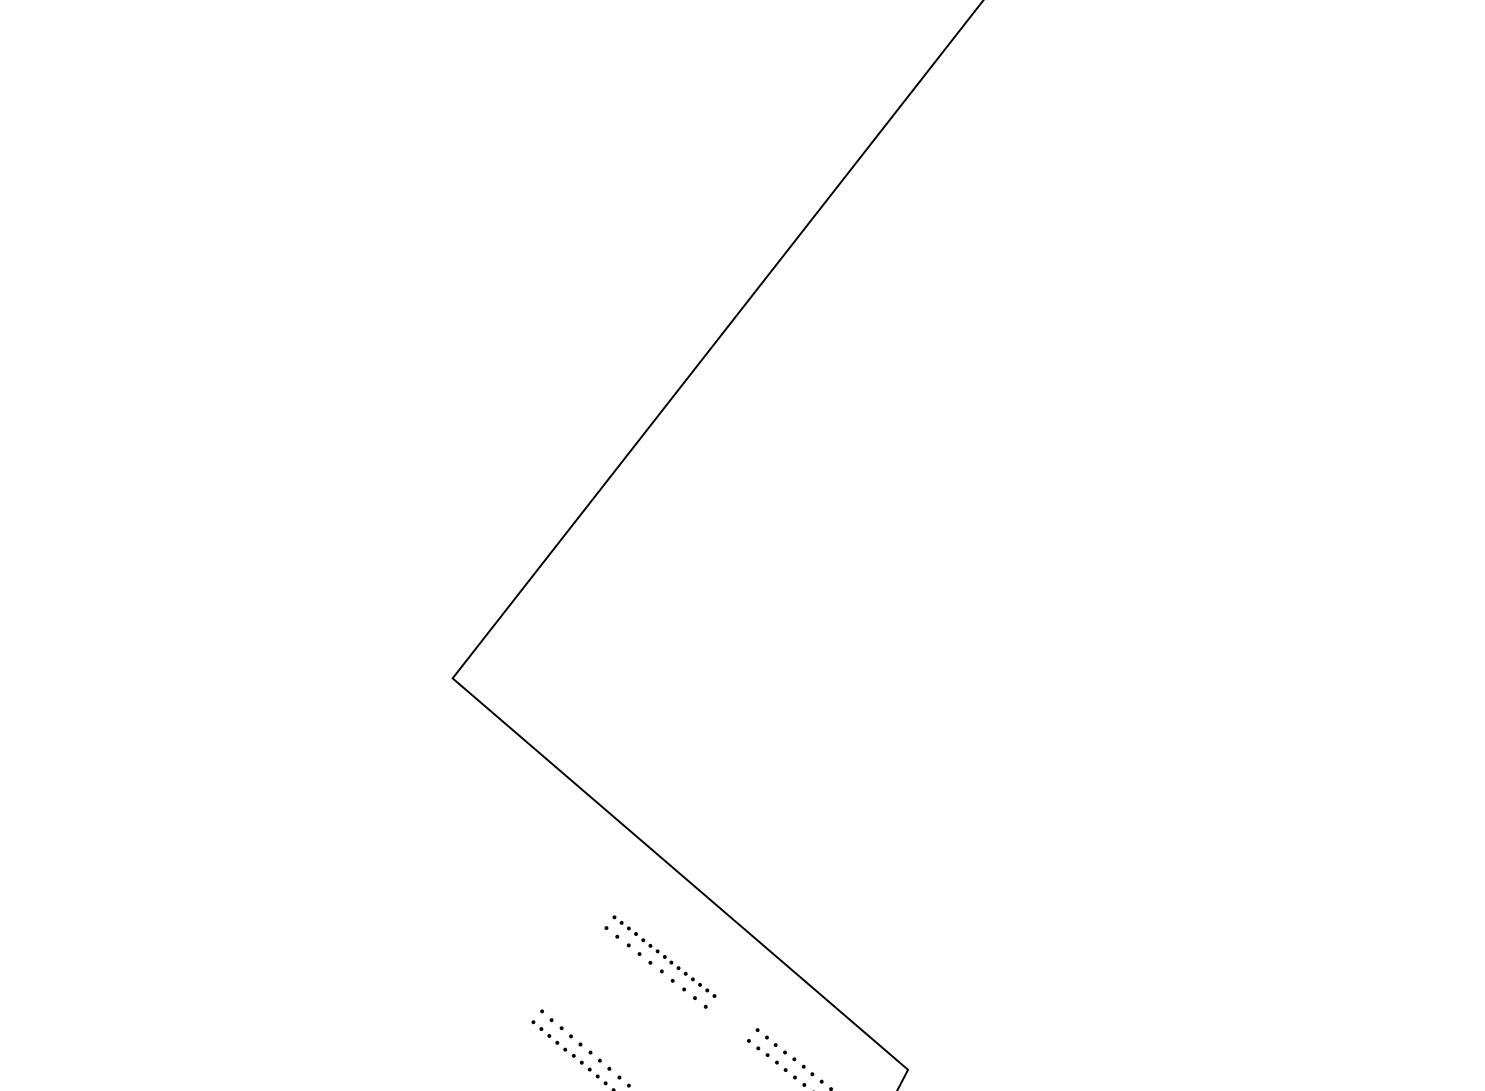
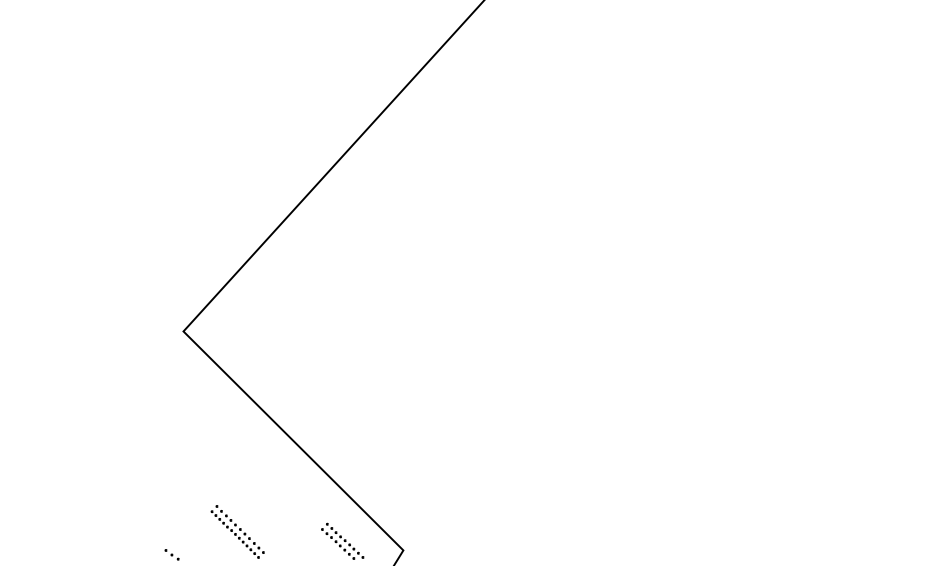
part: (659, 962) -> (279, 485), removed

